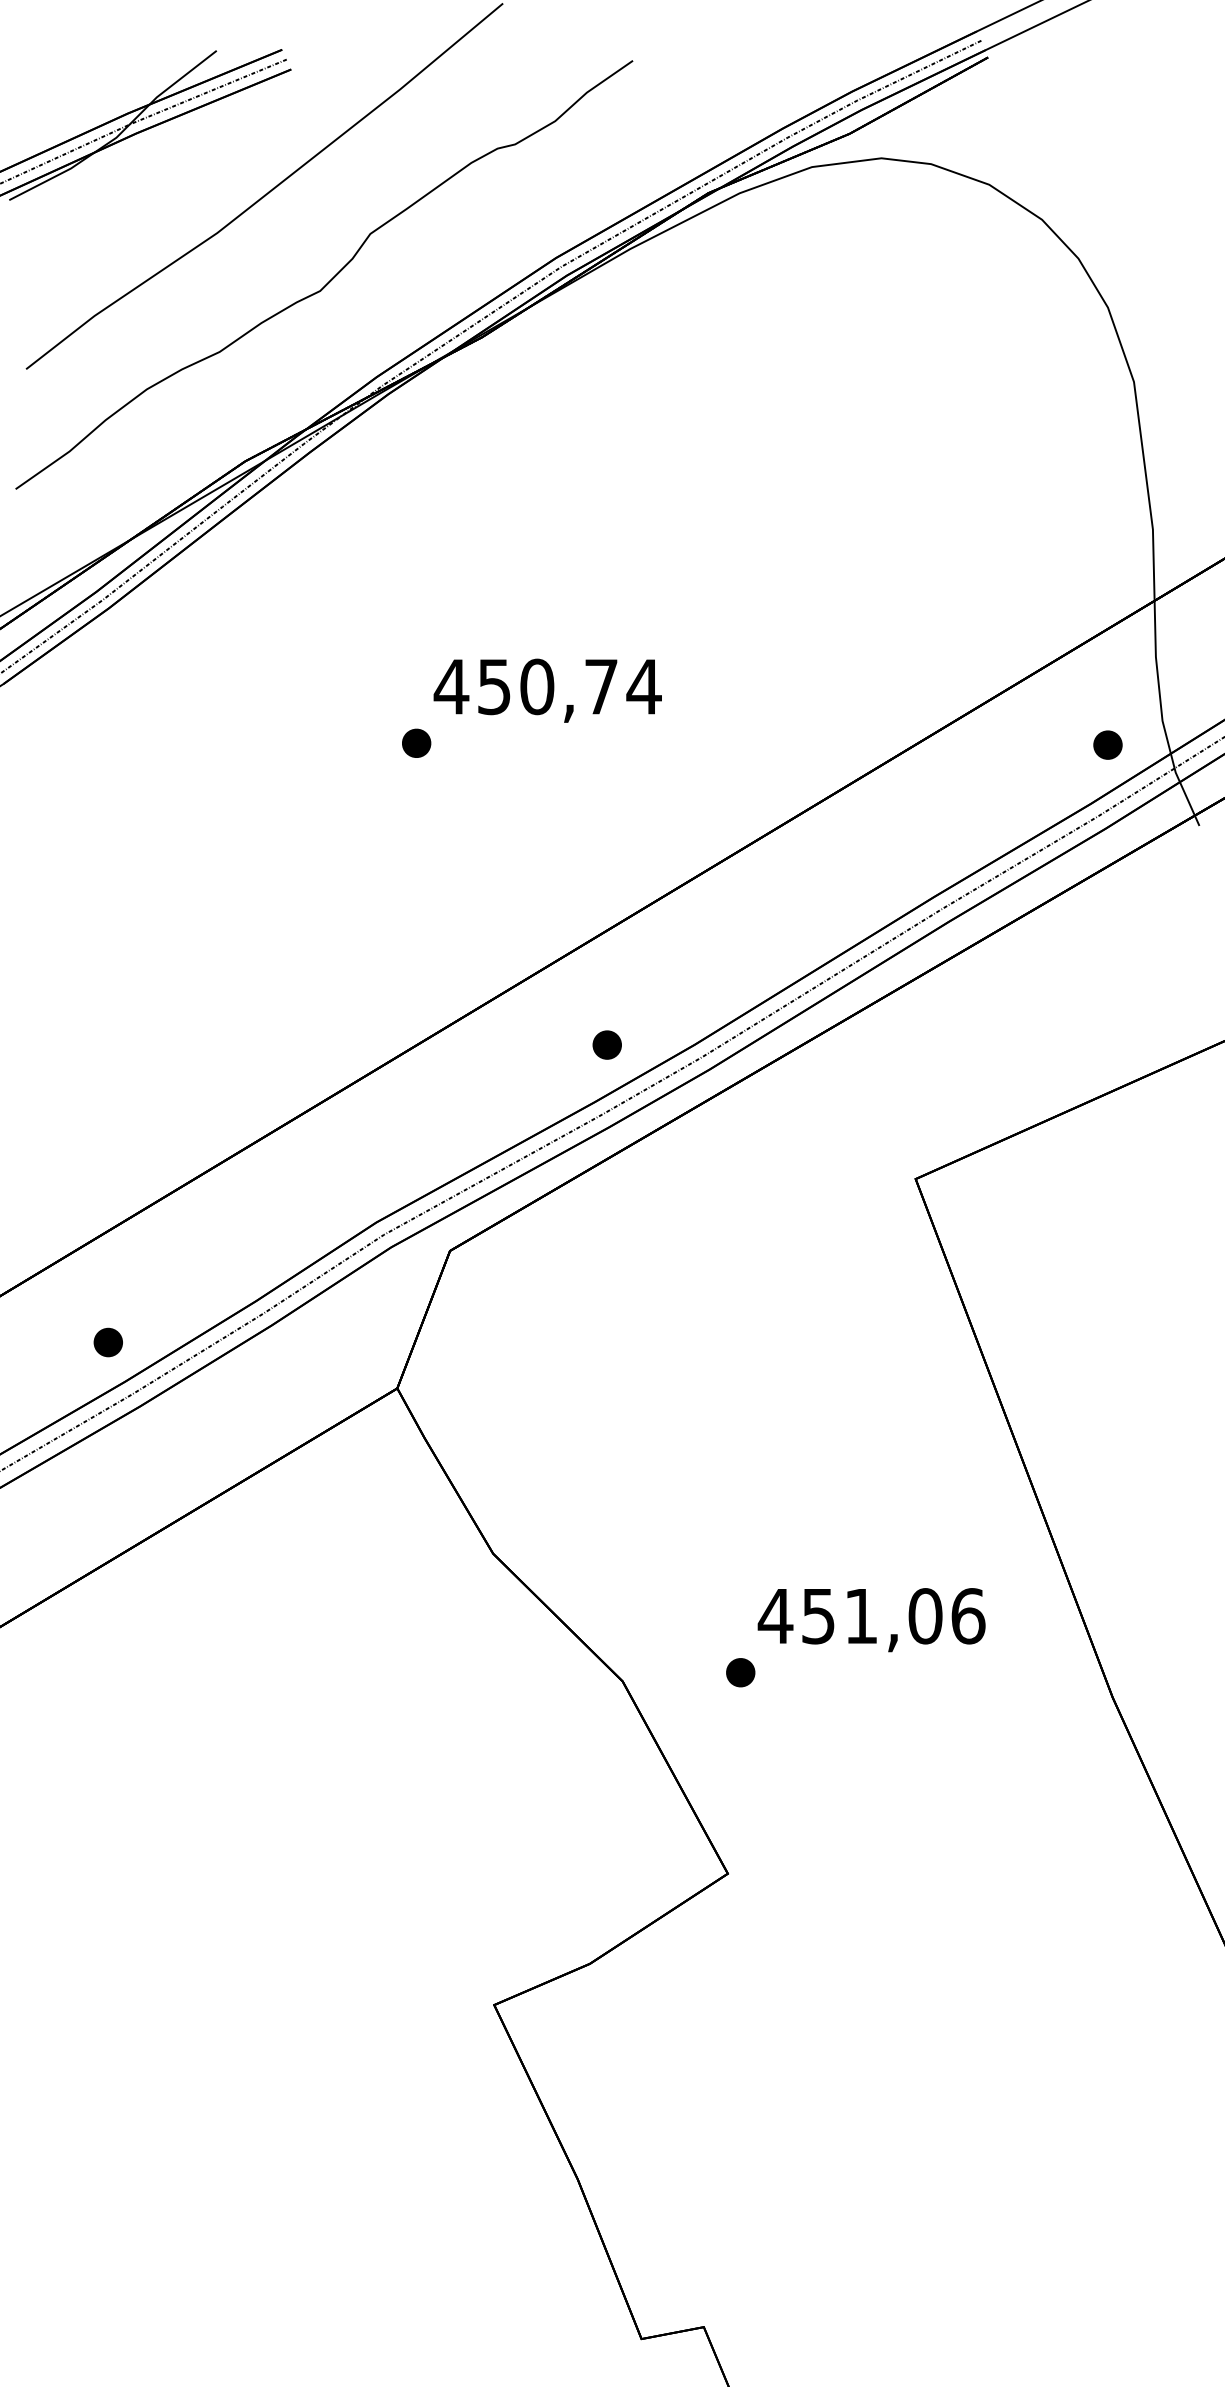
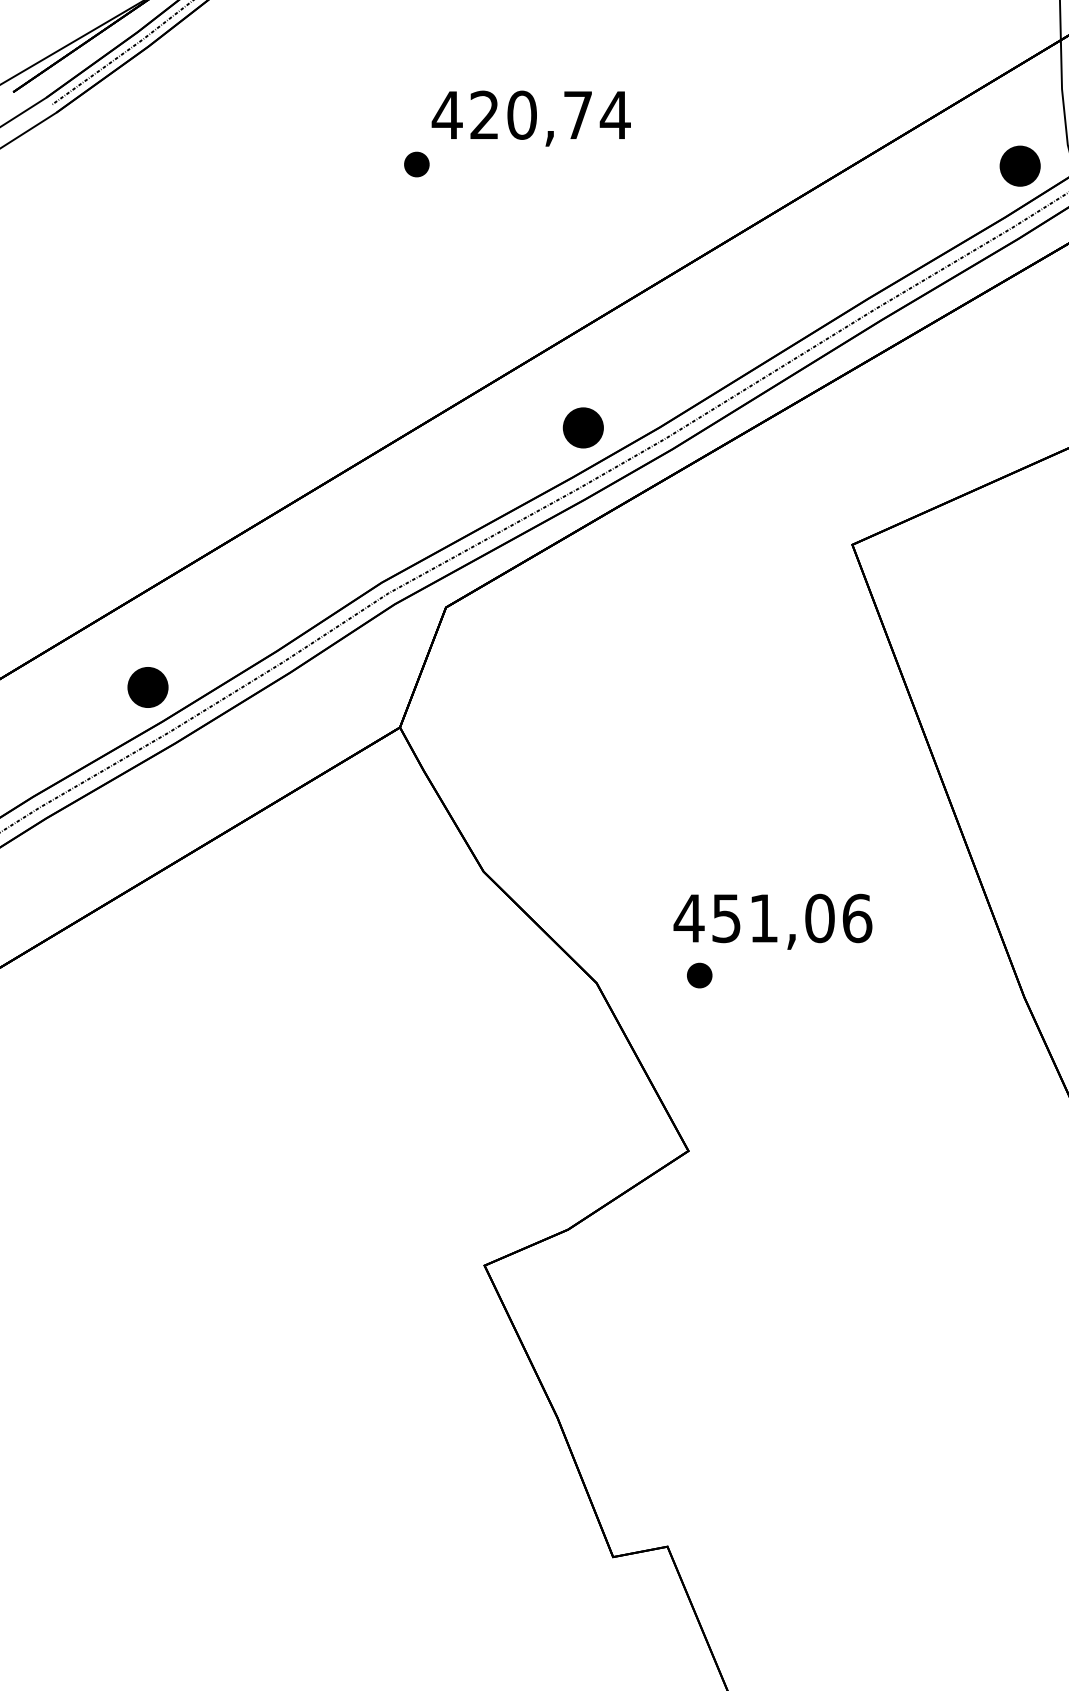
text: (494, 686) -> (484, 114), 450,74 -> 420,74
part: (1107, 744) -> (1019, 165), size x1.6
part: (606, 1044) -> (582, 427), size x1.6
part: (107, 1342) -> (147, 687), size x1.6
text: (871, 1620) -> (772, 922), moved

